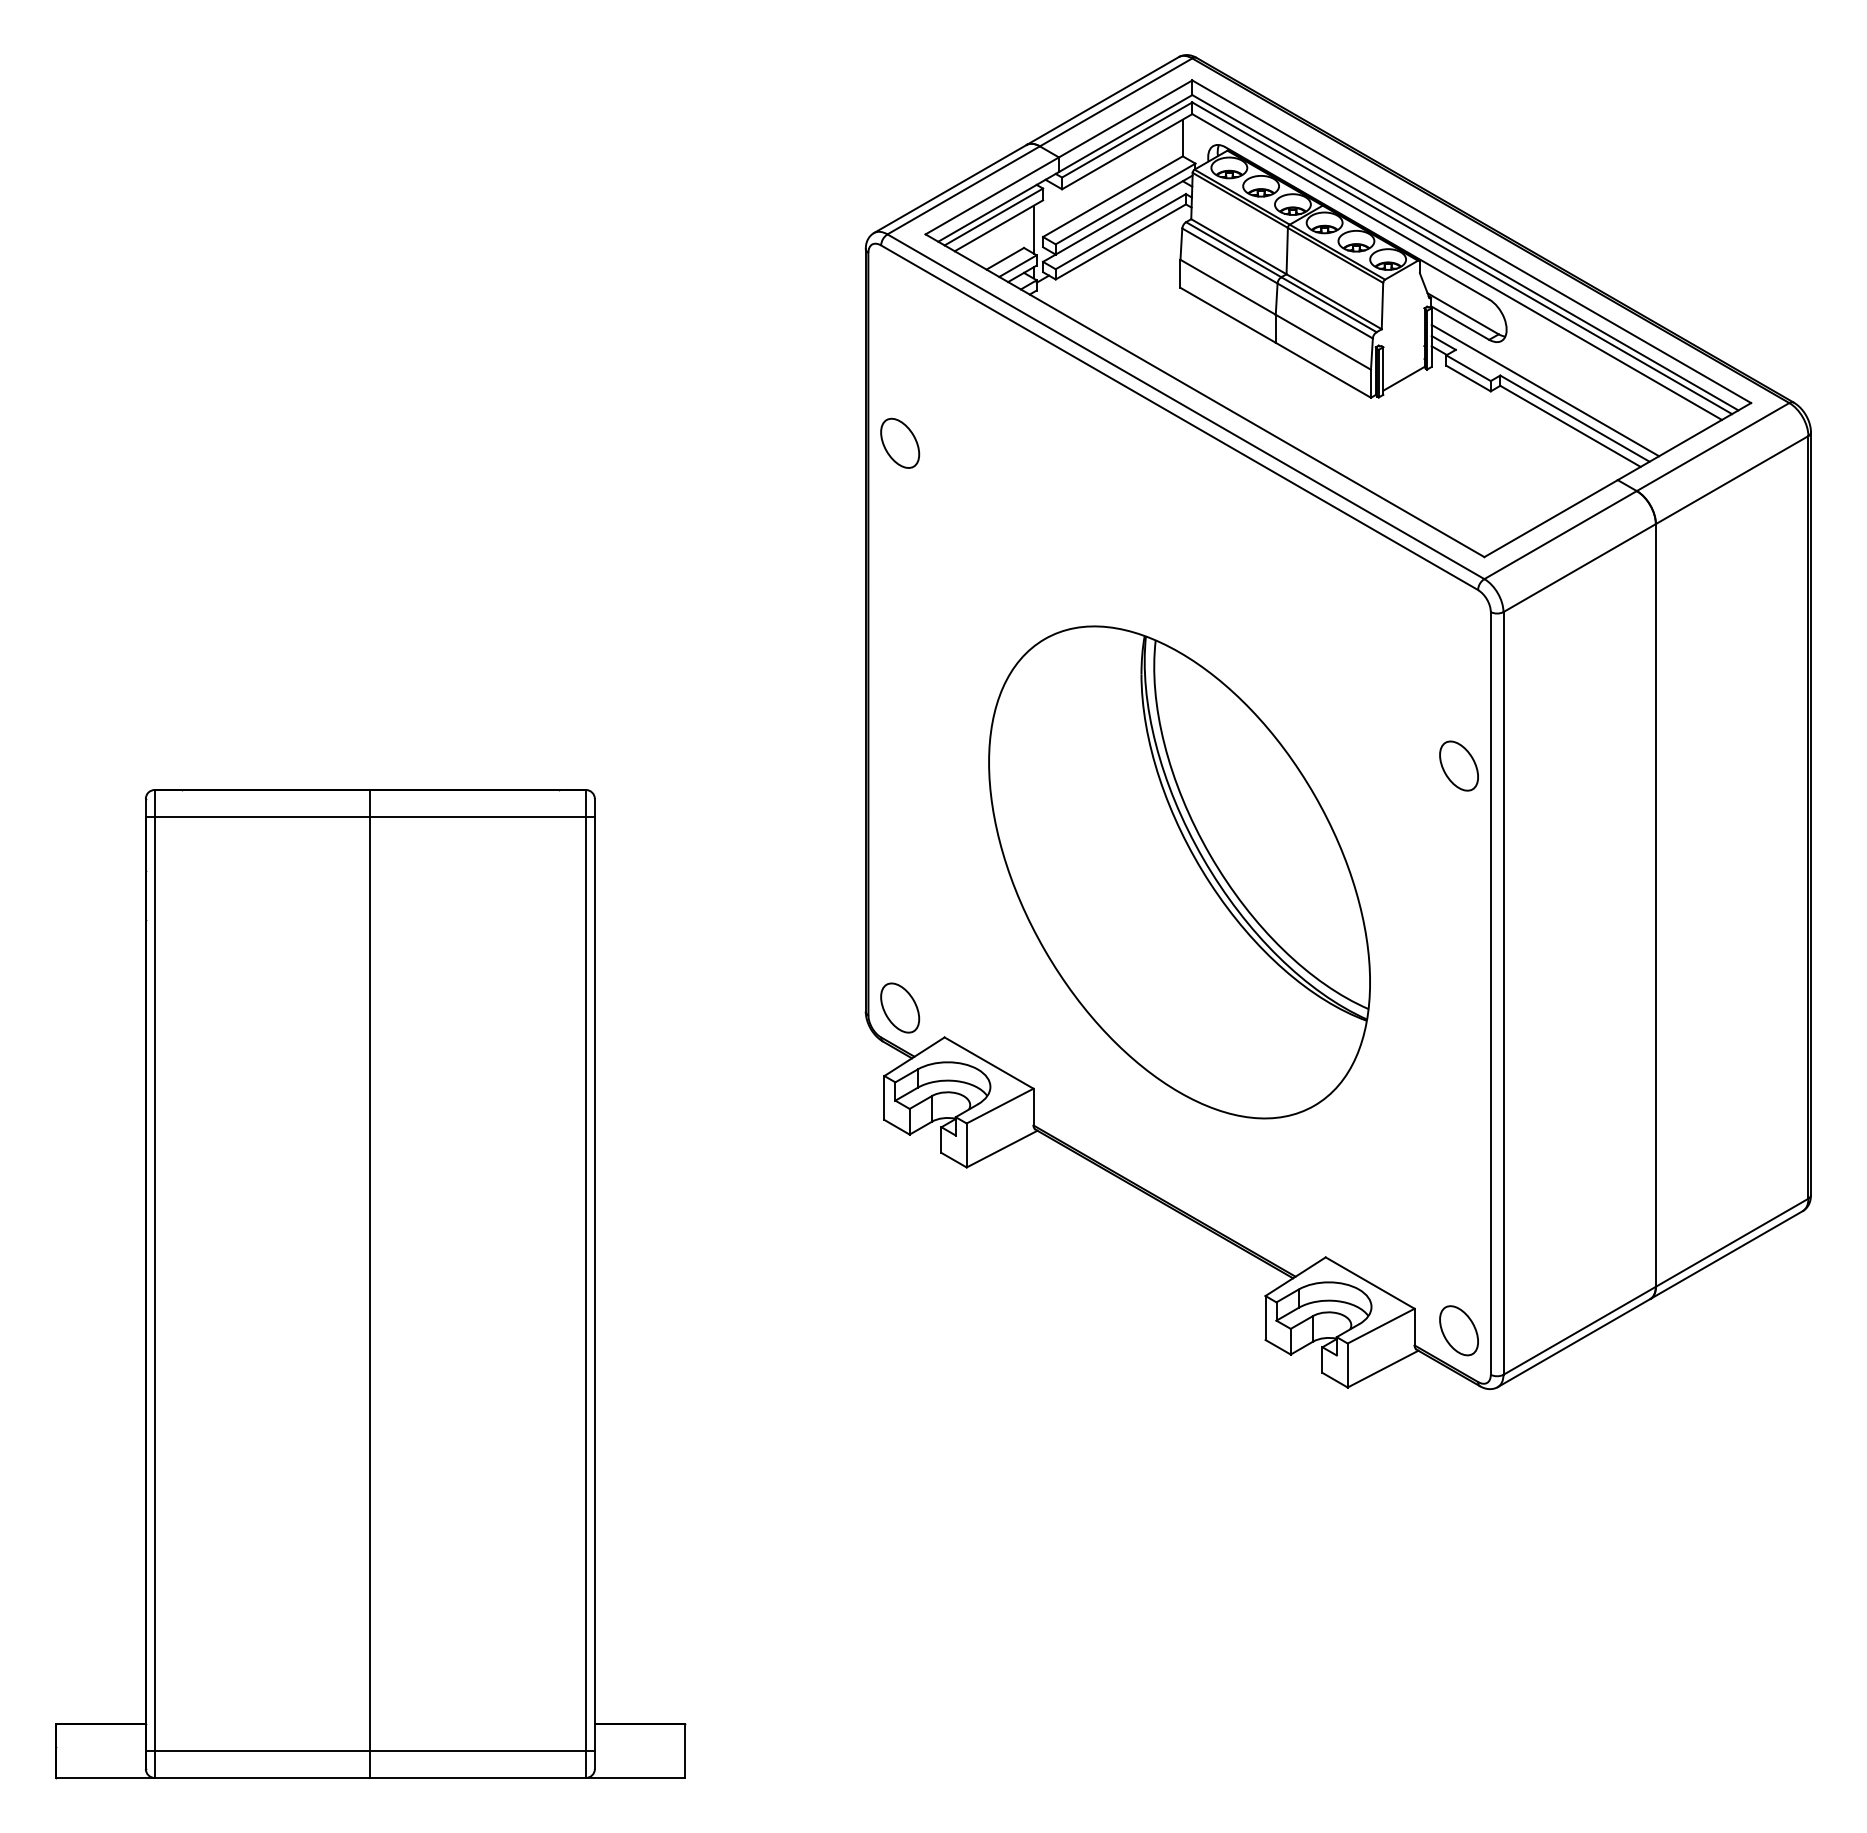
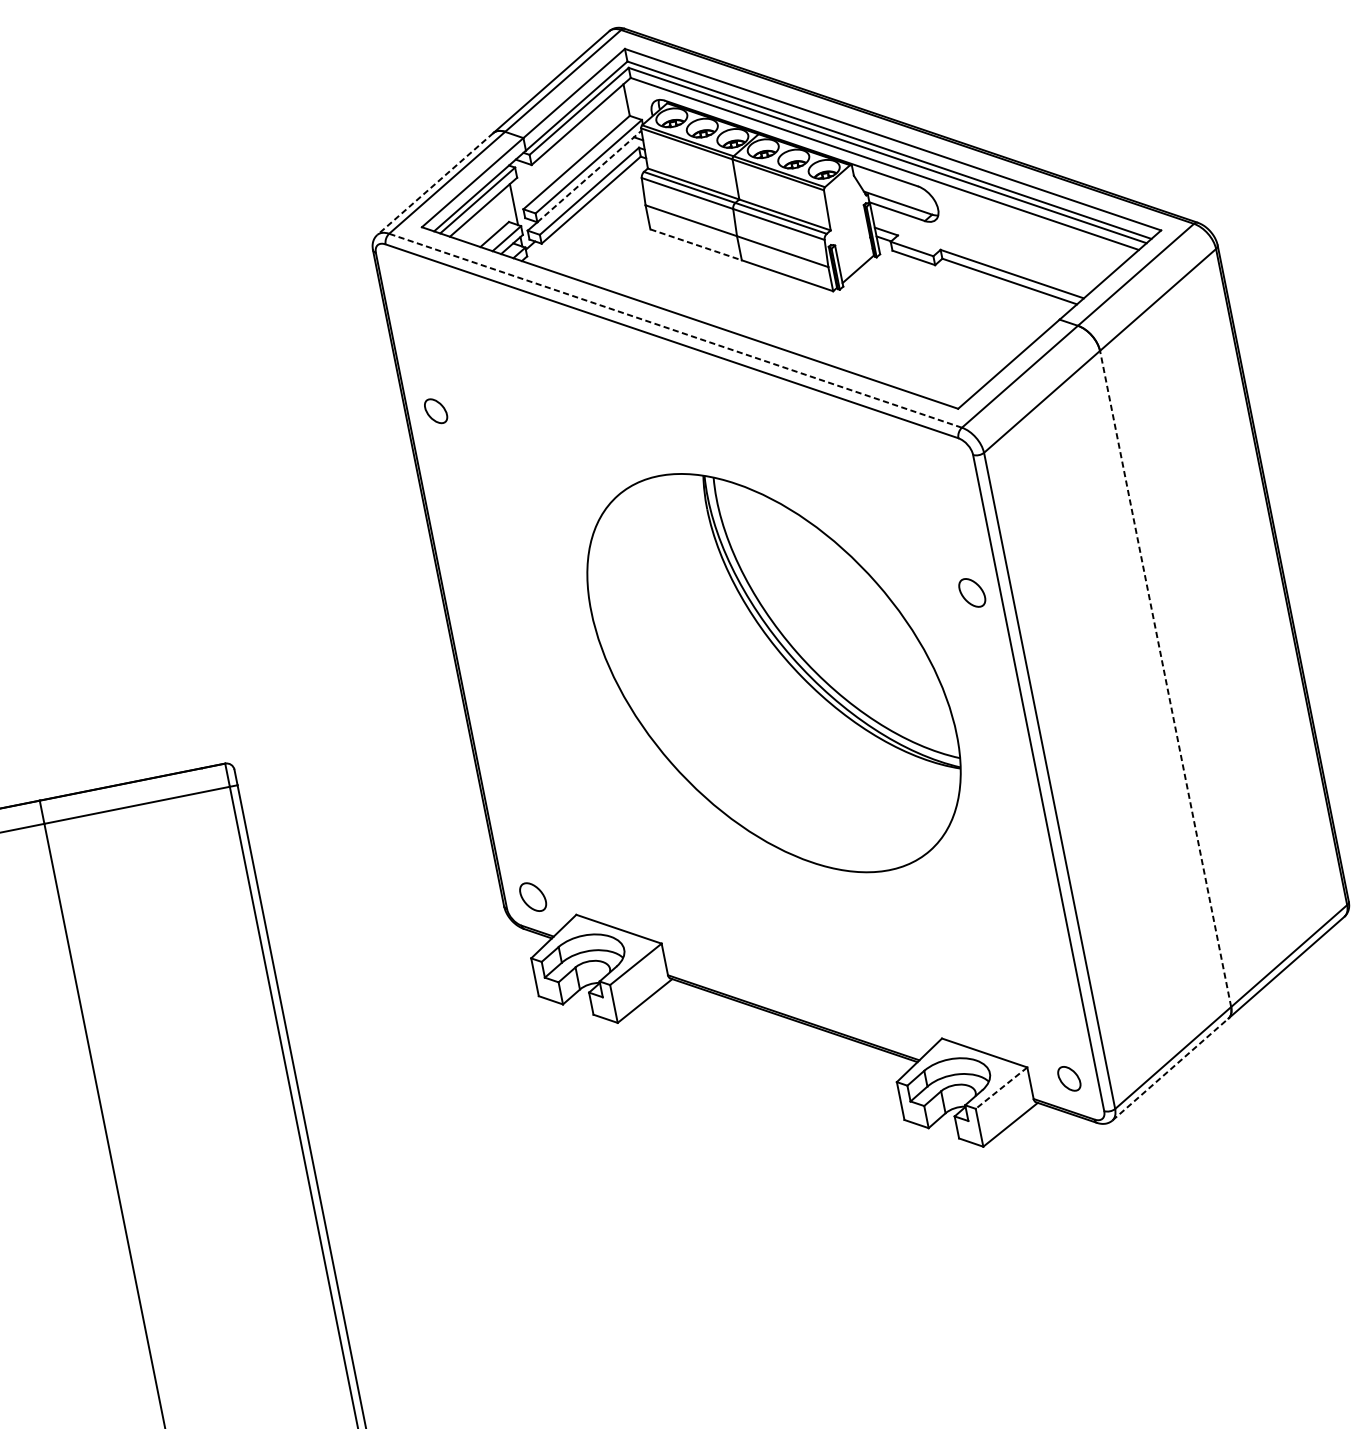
line: (950, 189) -> (435, 184), solid -> dashed
line: (1124, 214) -> (589, 175), solid -> dashed
line: (1228, 315) -> (696, 244), solid -> dashed
line: (1545, 390) -> (982, 254), removed
line: (1185, 406) -> (675, 330), solid -> dashed
part: (900, 442) -> (436, 410), size x0.6
part: (1458, 765) -> (971, 592), size x0.7
part: (1179, 872) -> (773, 673), moved
line: (1655, 904) -> (1165, 678), solid -> dashed
part: (900, 1007) -> (533, 896), size x0.7
line: (1381, 1326) -> (1001, 1088), solid -> dashed
part: (1458, 1330) -> (1068, 1078), size x0.6
line: (1574, 1342) -> (1170, 1068), solid -> dashed

